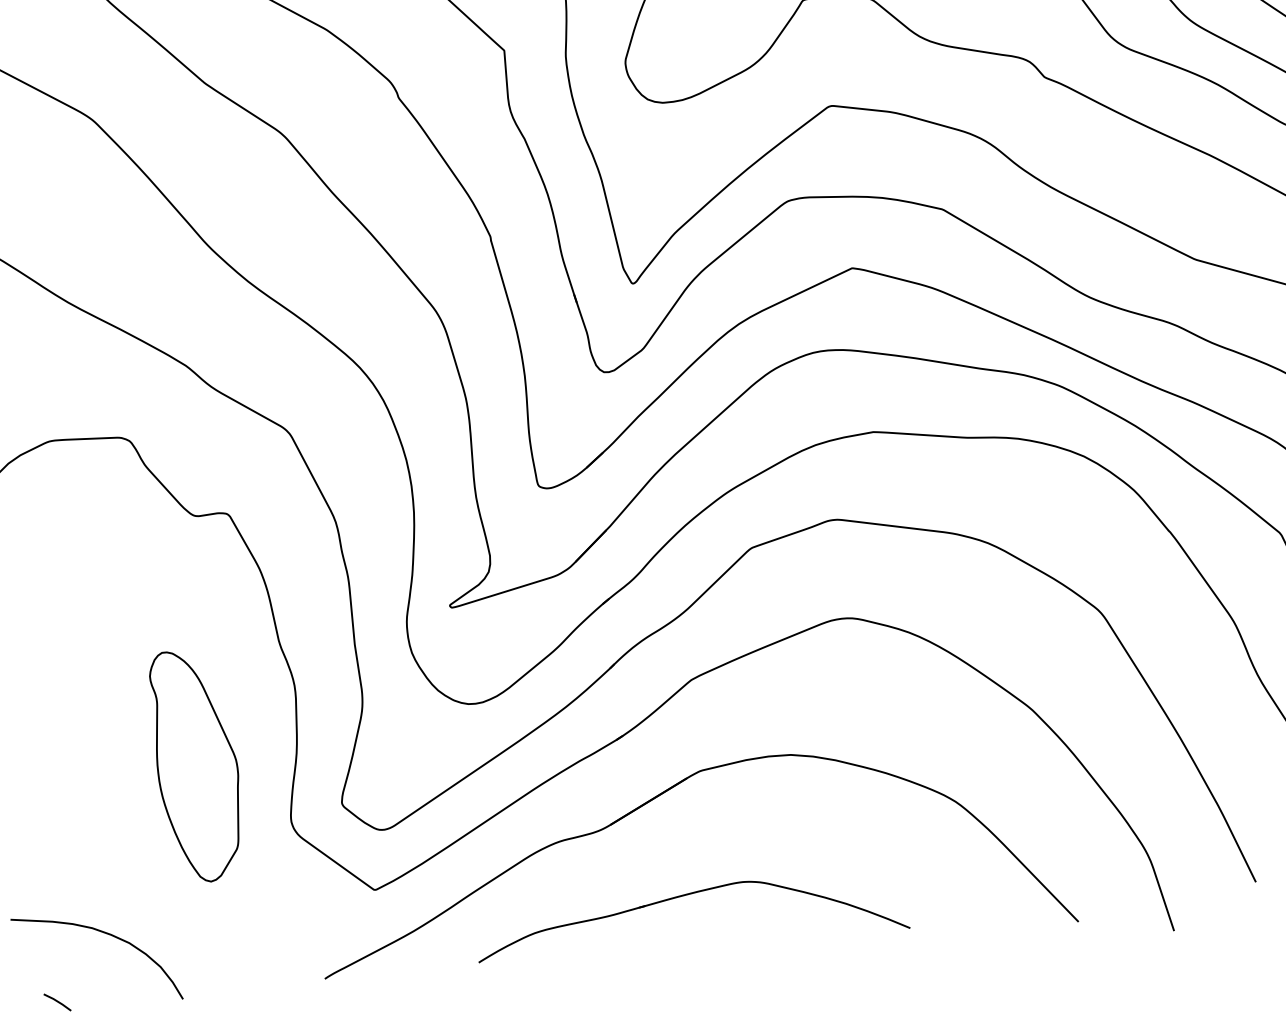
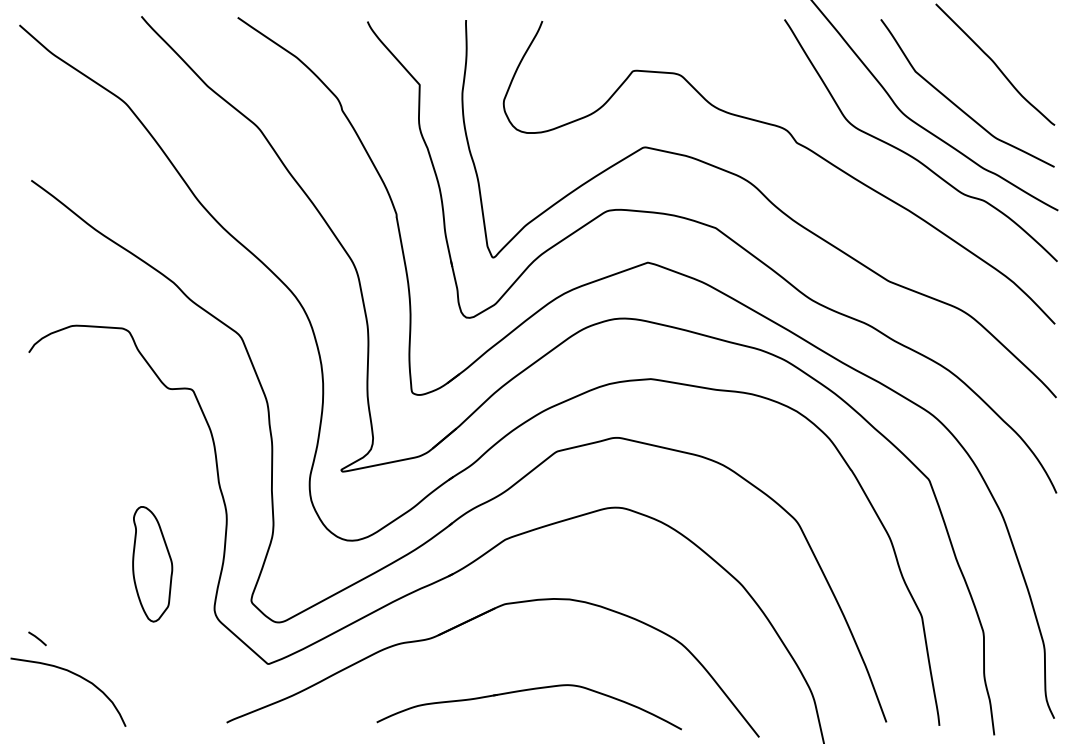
part: (197, 766) -> (152, 564), size x0.7
part: (682, 897) -> (524, 691), moved
line: (57, 1001) -> (37, 638), moved

